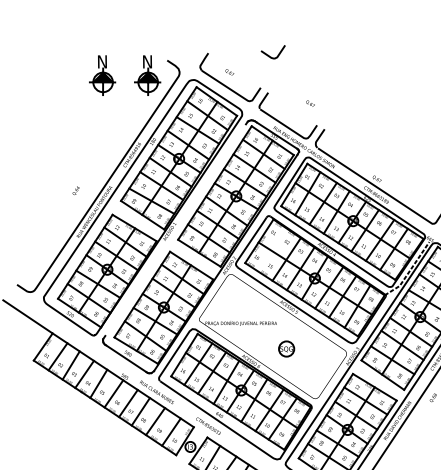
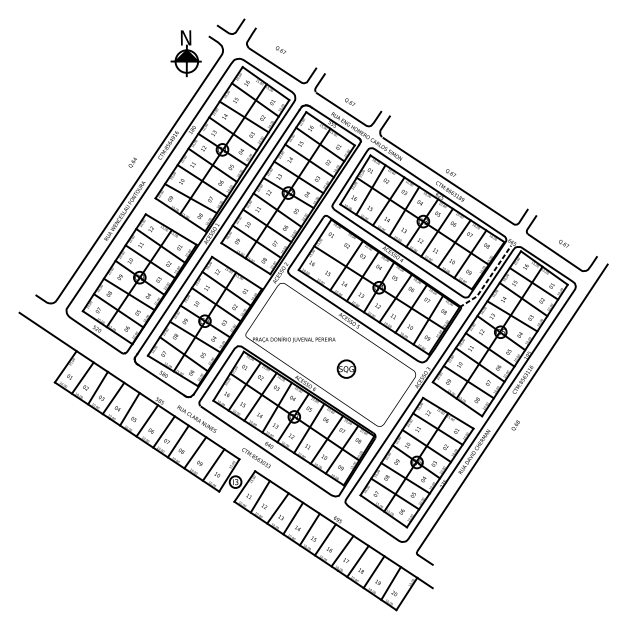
curve: (271, 56) -> (228, 31), moved
part: (101, 75) -> (133, 53), removed
text: (310, 103) -> (350, 101), moved
text: (75, 190) -> (132, 162), moved
line: (175, 229) -> (218, 231), added

